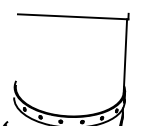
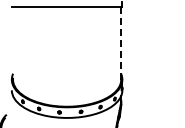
line: (125, 56) -> (121, 44), solid -> dashed

